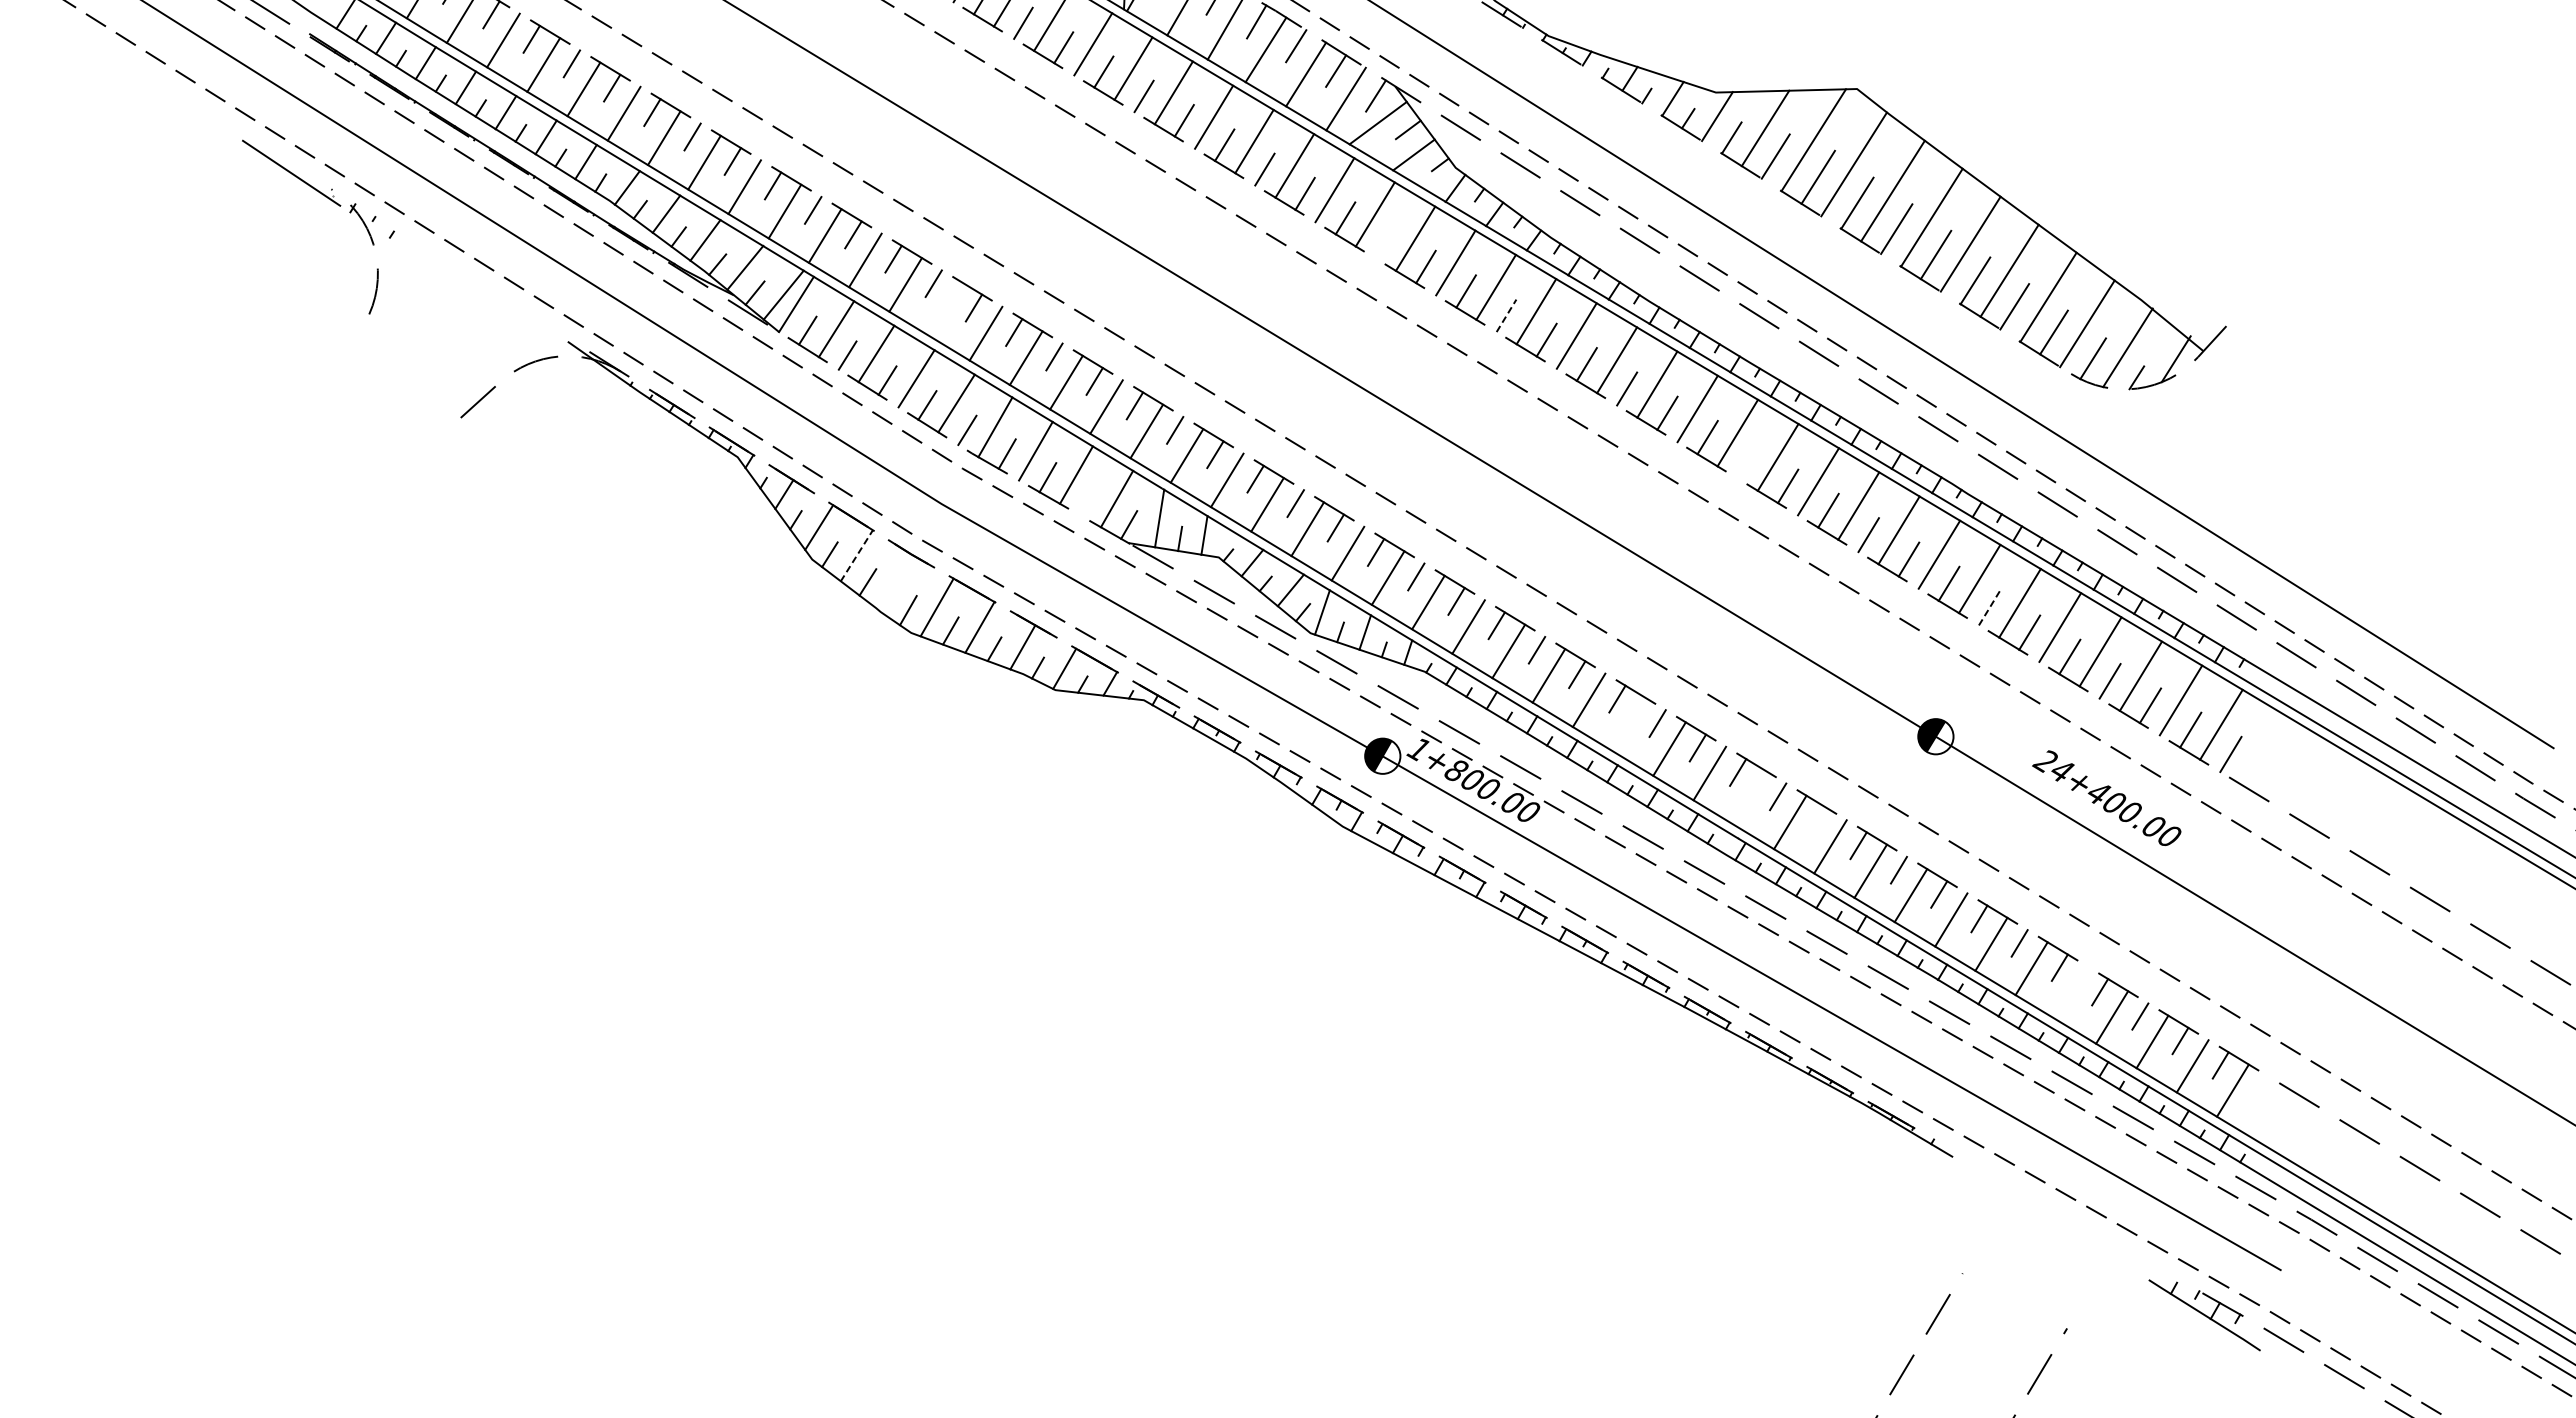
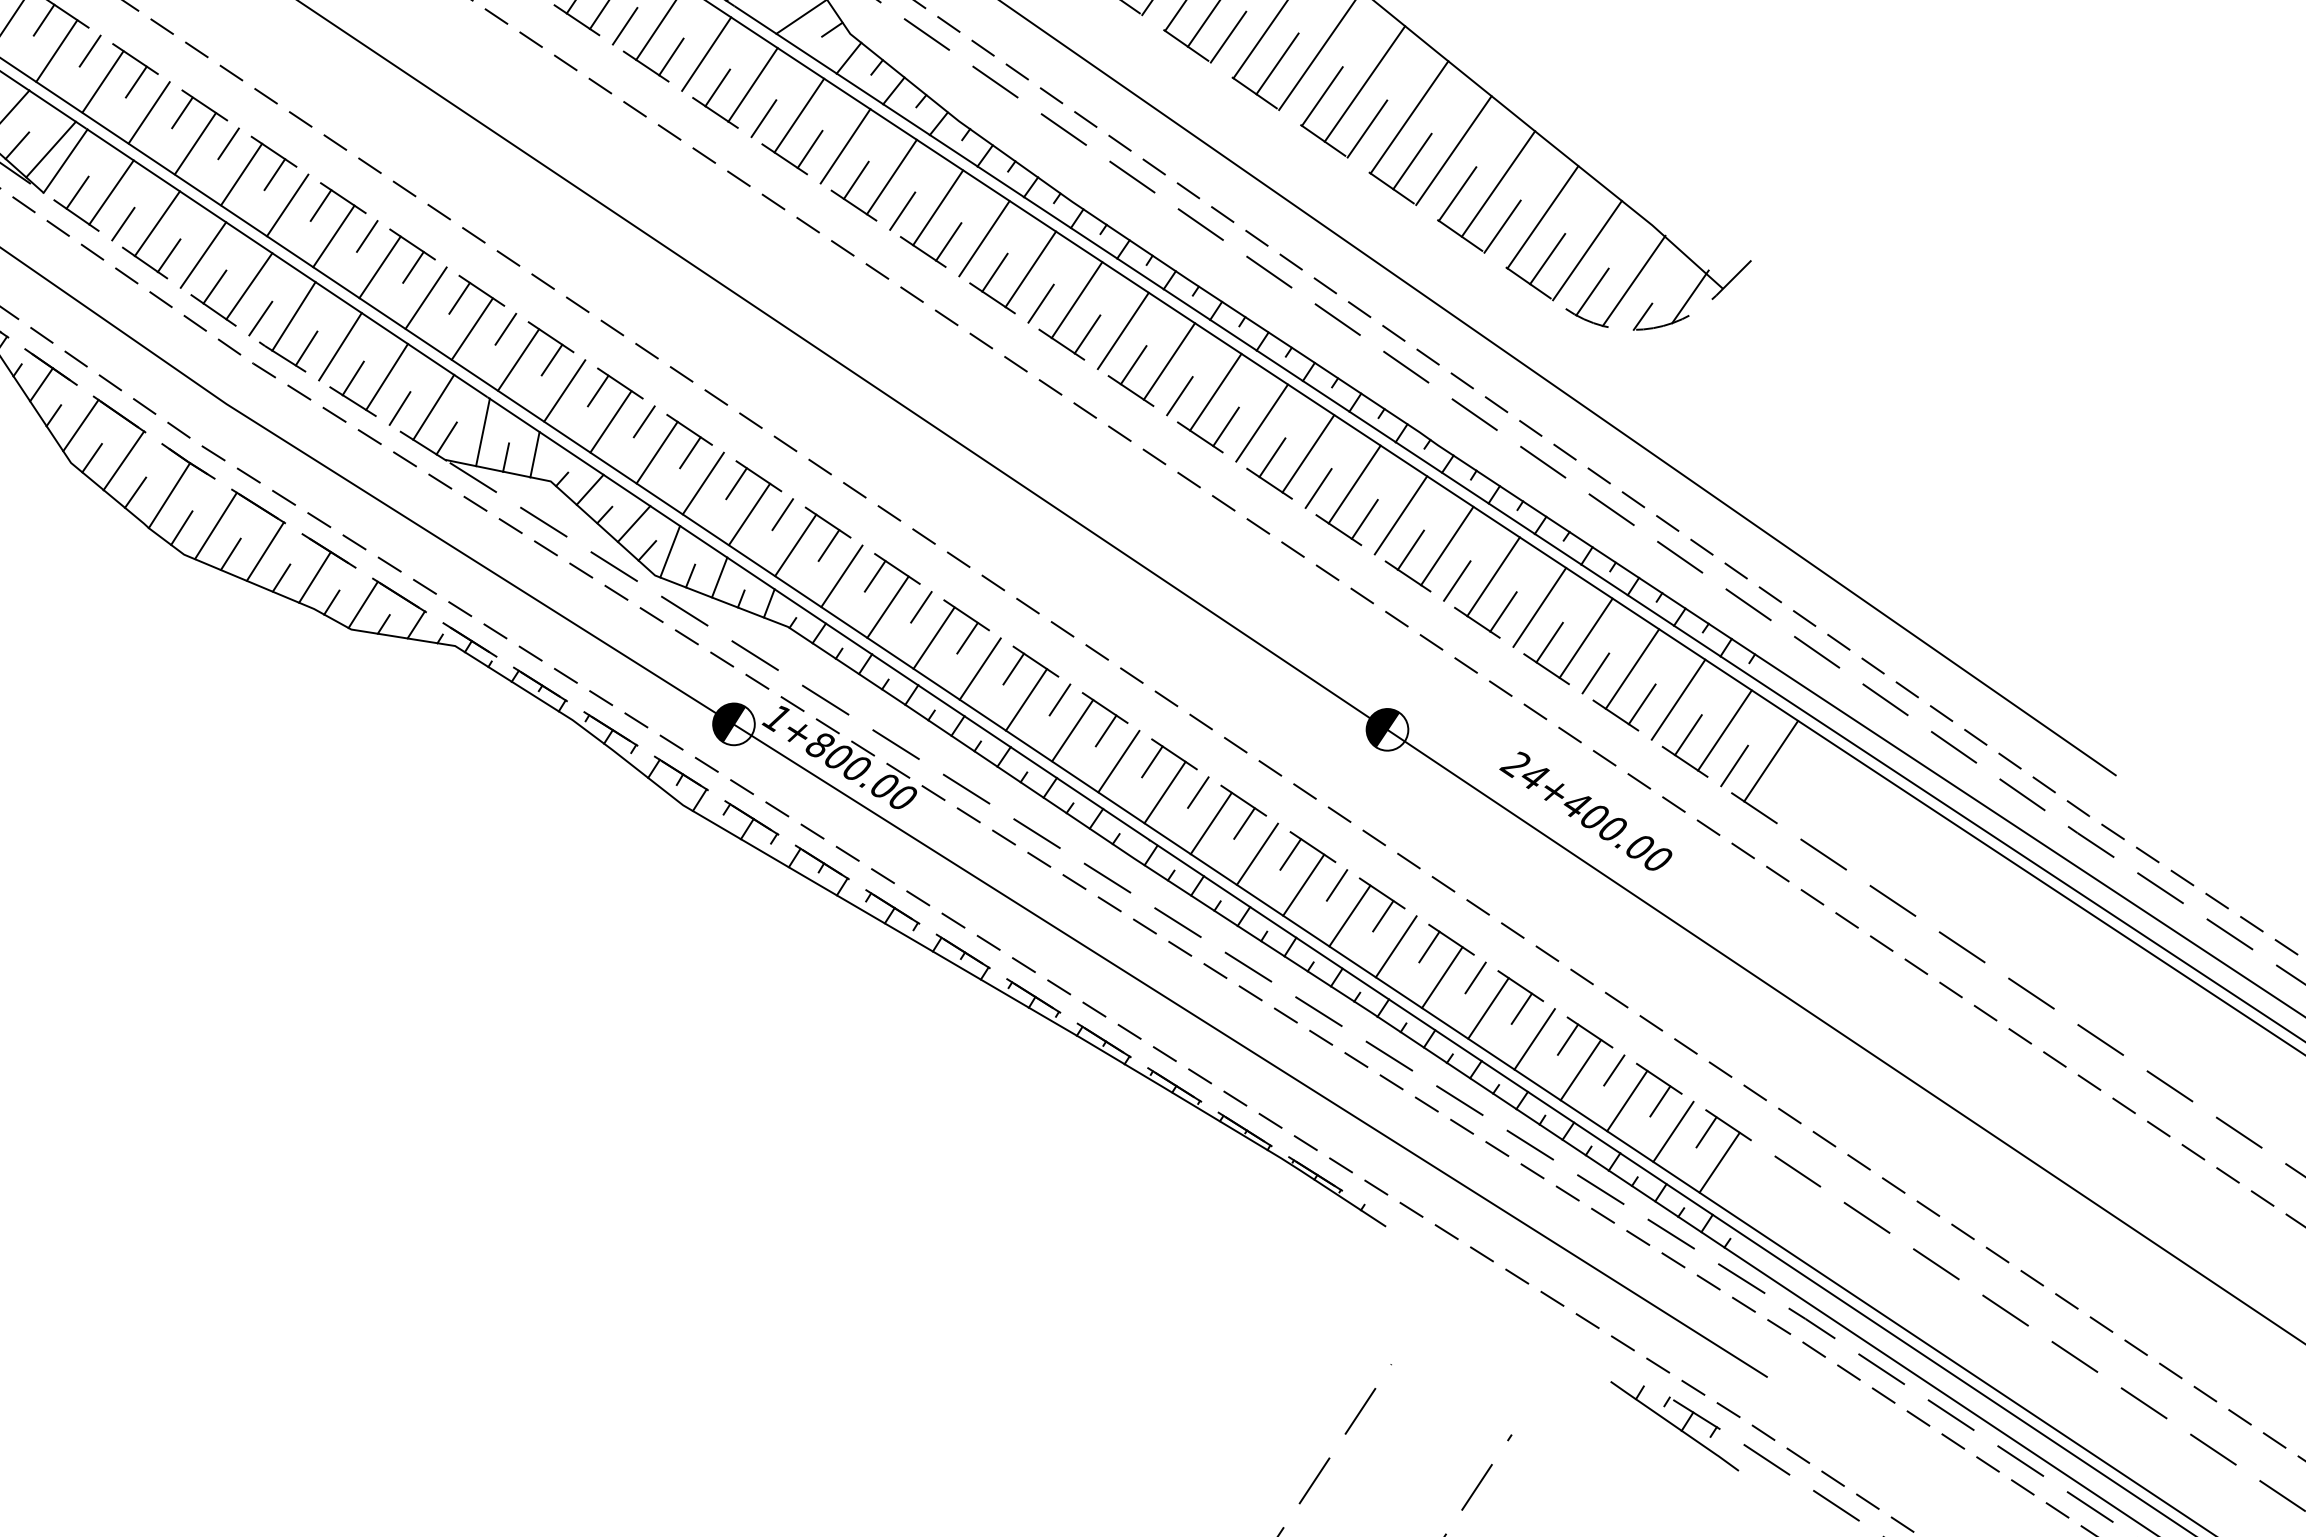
line: (1385, 242) -> (763, 118), added
line: (945, 309) -> (241, 174), added
line: (1506, 315) -> (902, 210), dashed -> solid
line: (1747, 461) -> (1179, 395), added
line: (1088, 501) -> (399, 408), added
line: (857, 555) -> (124, 460), dashed -> solid
line: (896, 583) -> (169, 495), added
line: (1989, 607) -> (1457, 580), dashed -> solid
line: (1629, 724) -> (1026, 699), added
line: (2261, 749) -> (1770, 761), added
line: (1749, 797) -> (1164, 791), added
line: (1818, 821) -> (1244, 823), added
line: (2071, 992) -> (1534, 1038), added

